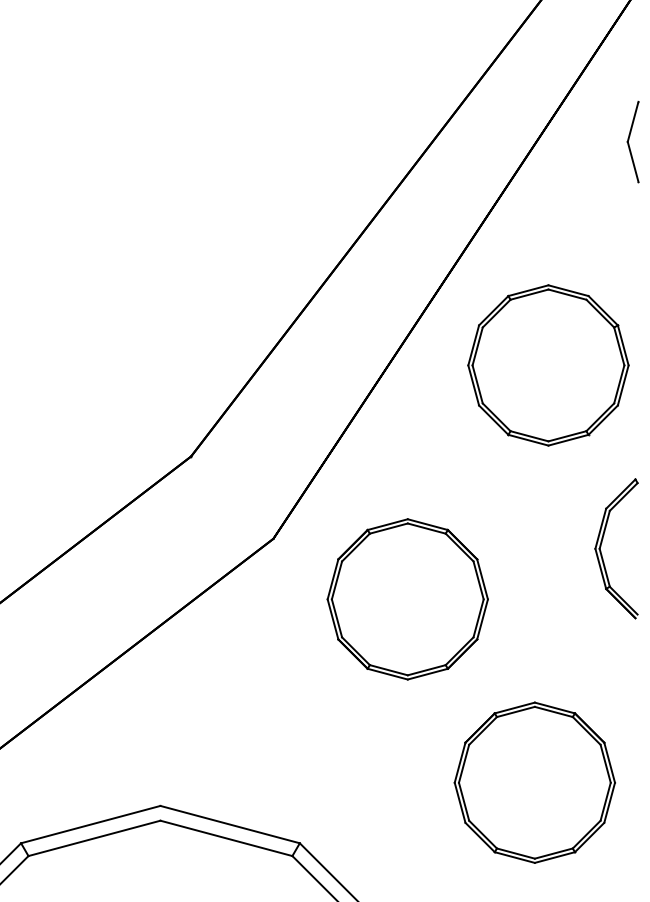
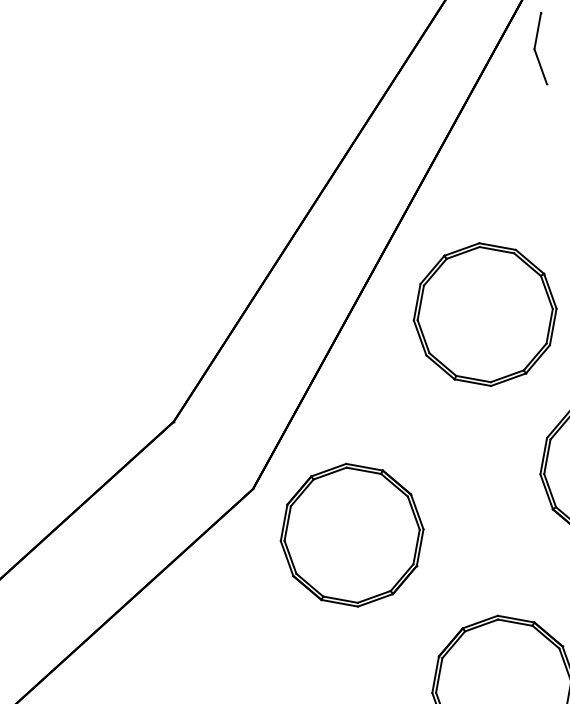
part: (632, 141) -> (538, 48), moved
part: (407, 599) -> (351, 535), moved

